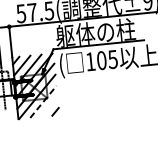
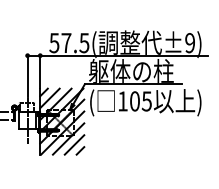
line: (43, 101) -> (68, 138), dashed -> solid
line: (49, 106) -> (74, 144), added

